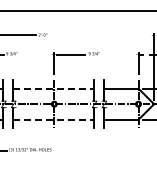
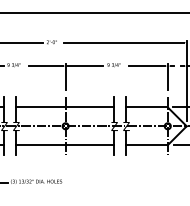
line: (102, 35) -> (124, 42), added
line: (37, 54) -> (45, 65), added
line: (121, 54) -> (147, 65), added
line: (54, 88) -> (65, 107), dashed -> solid
line: (54, 119) -> (65, 144), dashed -> solid

